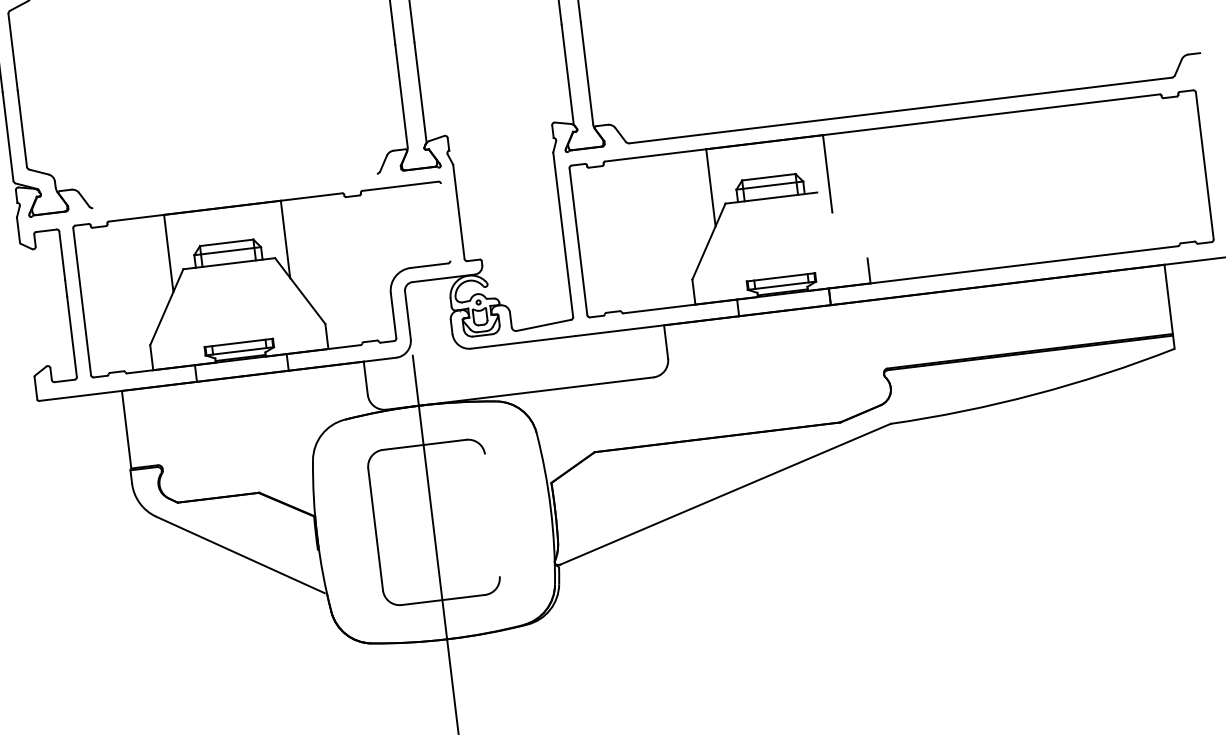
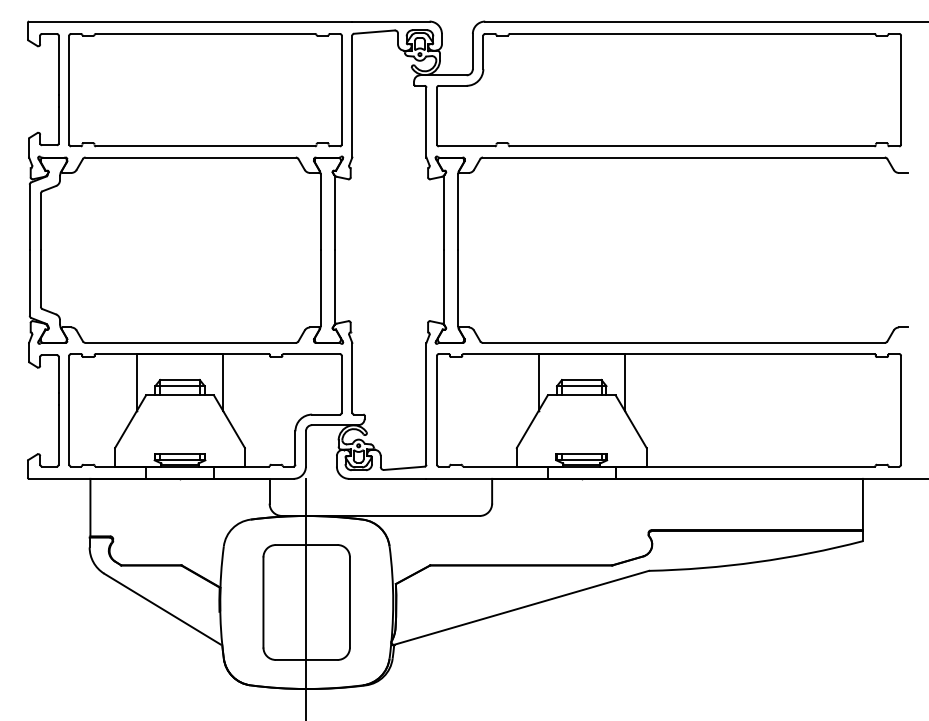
line: (234, 190) -> (190, 342), added
line: (445, 221) -> (341, 383), added
line: (841, 225) -> (630, 421), added
line: (491, 515) -> (349, 602), added

